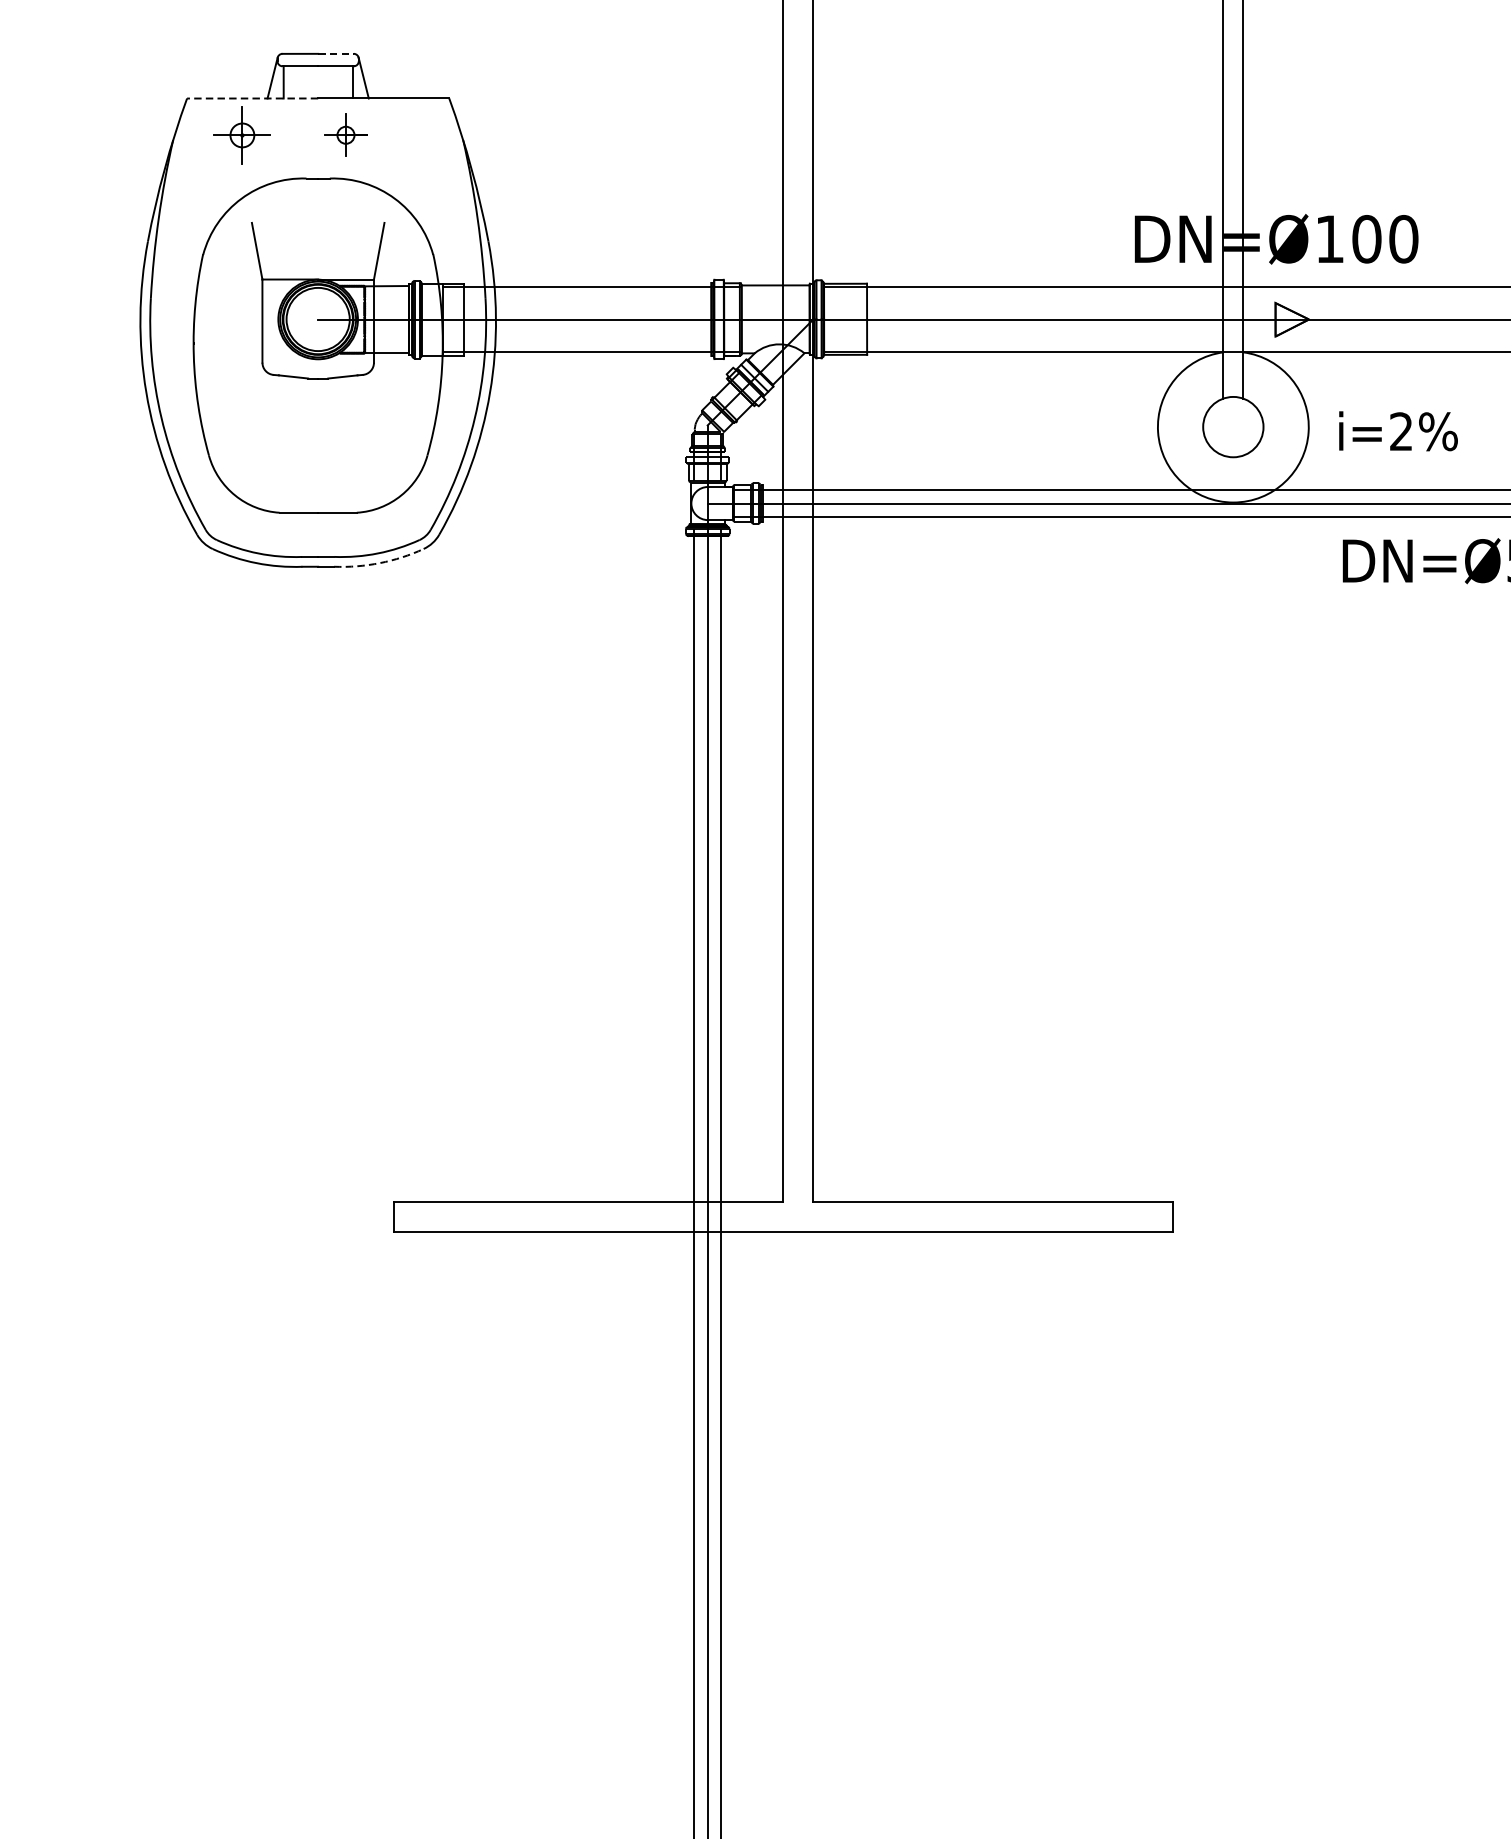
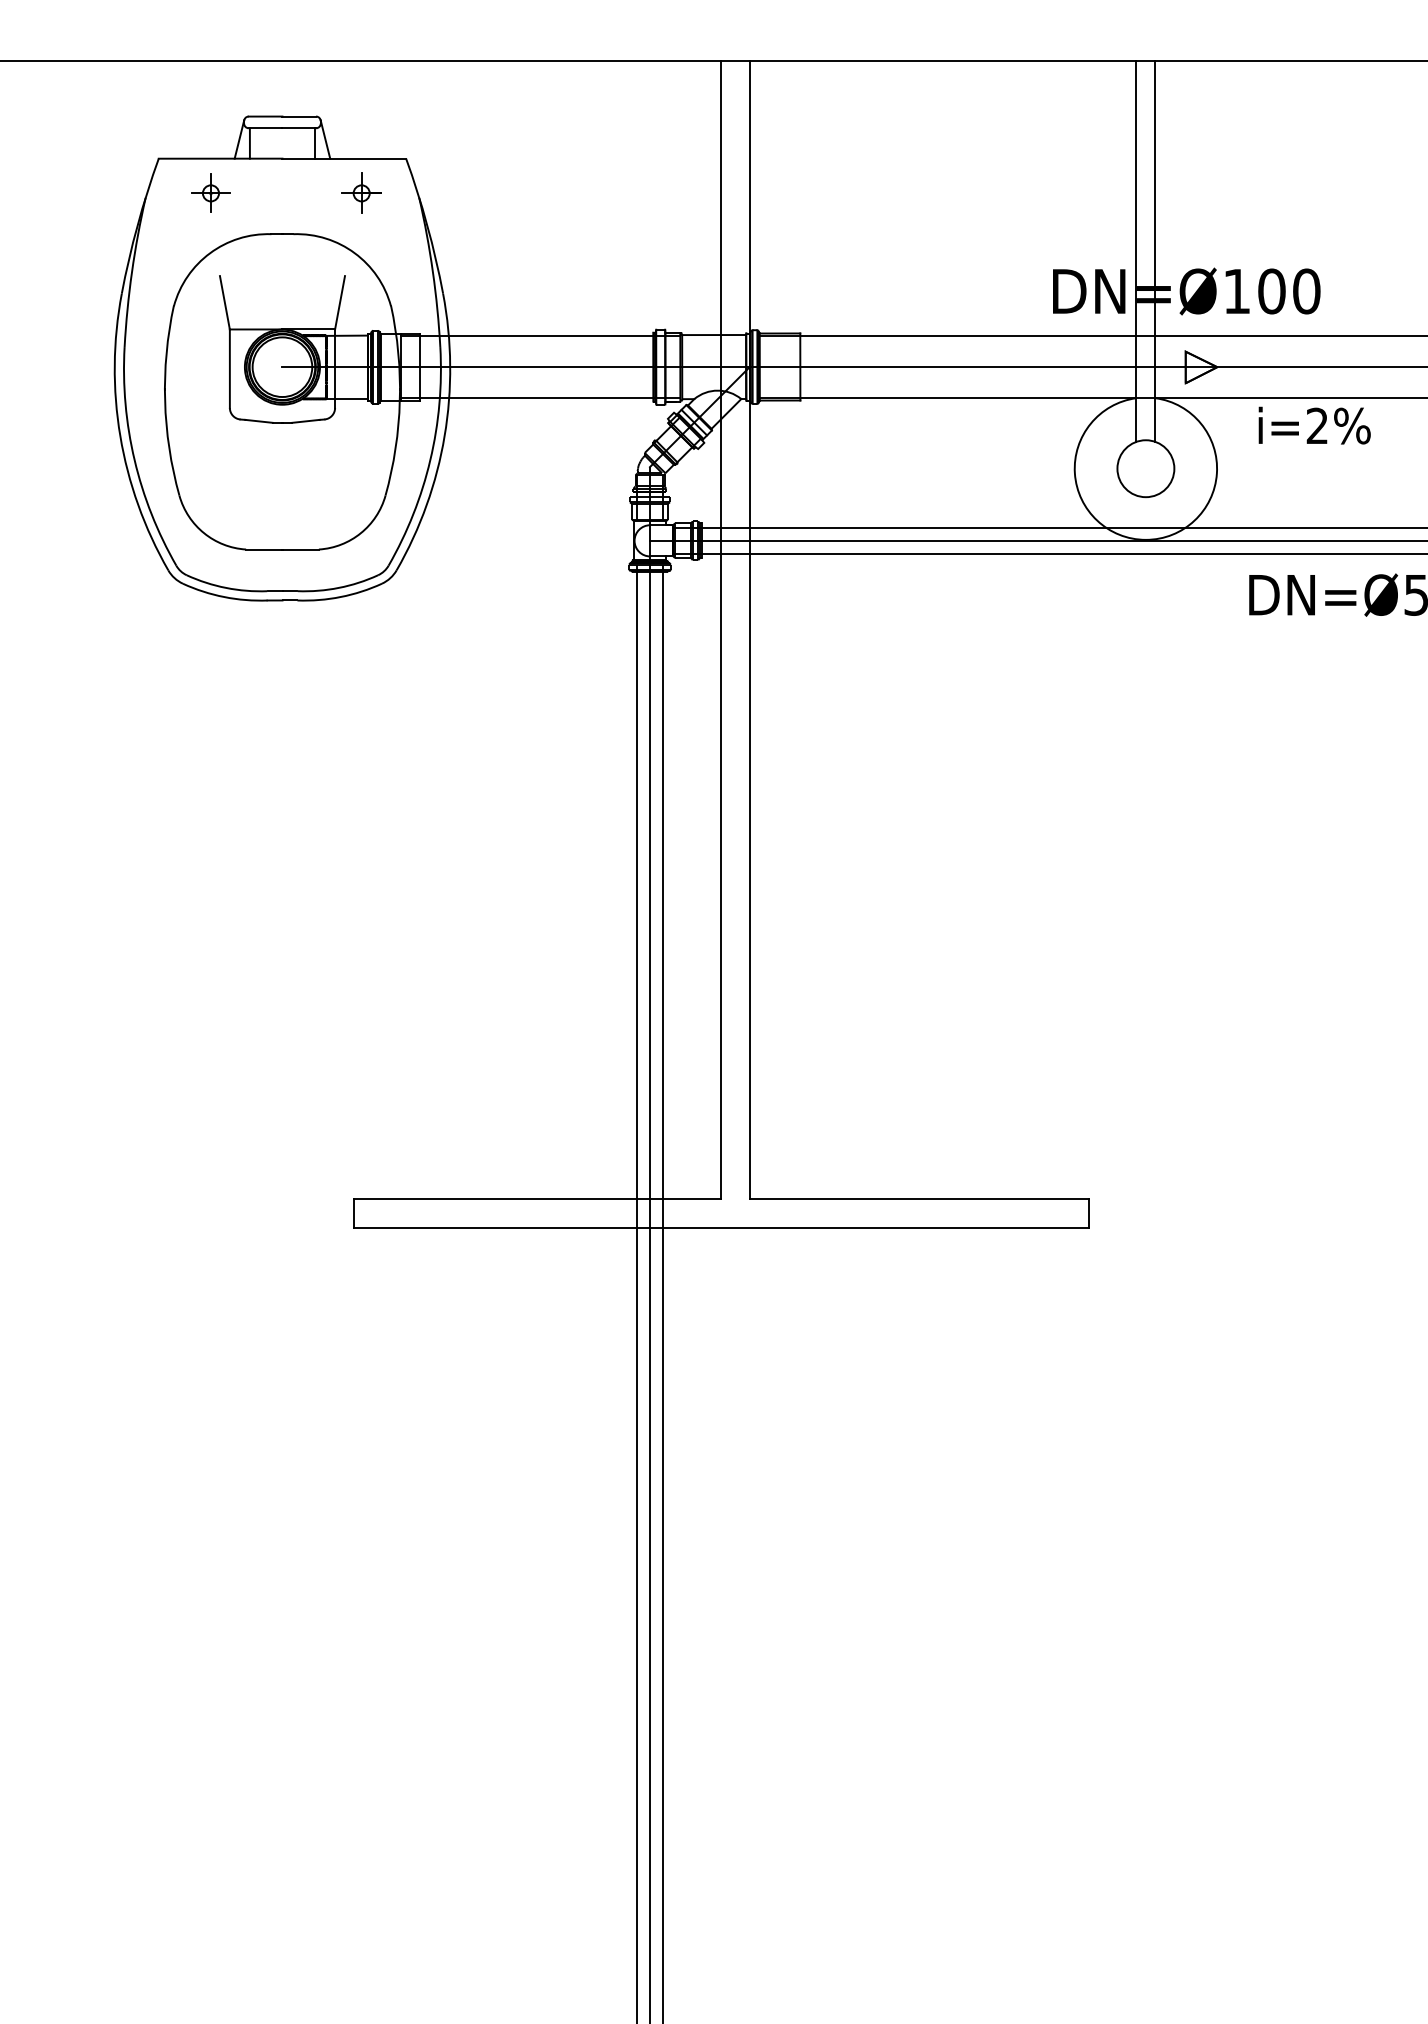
line: (336, 53) -> (299, 116), dashed -> solid
line: (252, 98) -> (220, 158), dashed -> solid
part: (241, 134) -> (210, 192), size x0.71
part: (345, 134) -> (361, 192), moved
text: (1398, 431) -> (1314, 425), moved
arc: (379, 563) -> (340, 597), dashed -> solid

